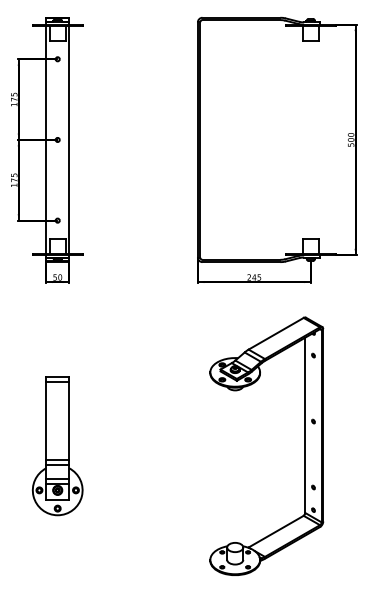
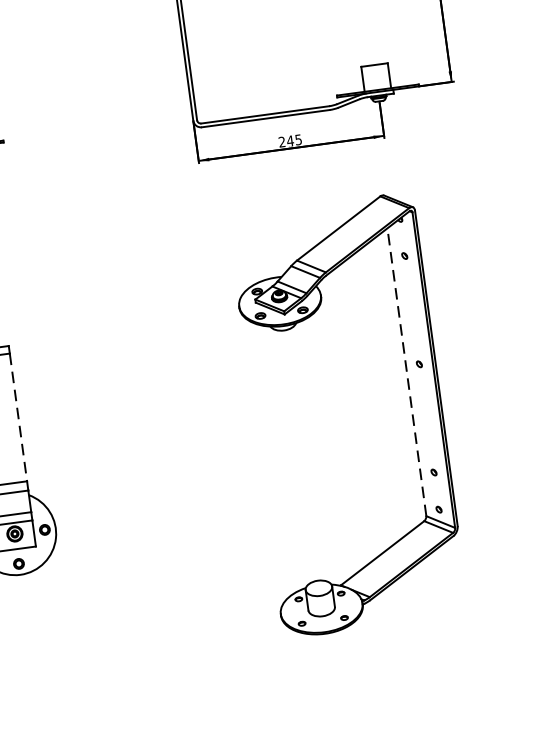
line: (69, 420) -> (18, 416), solid -> dashed
line: (305, 425) -> (407, 372), solid -> dashed

